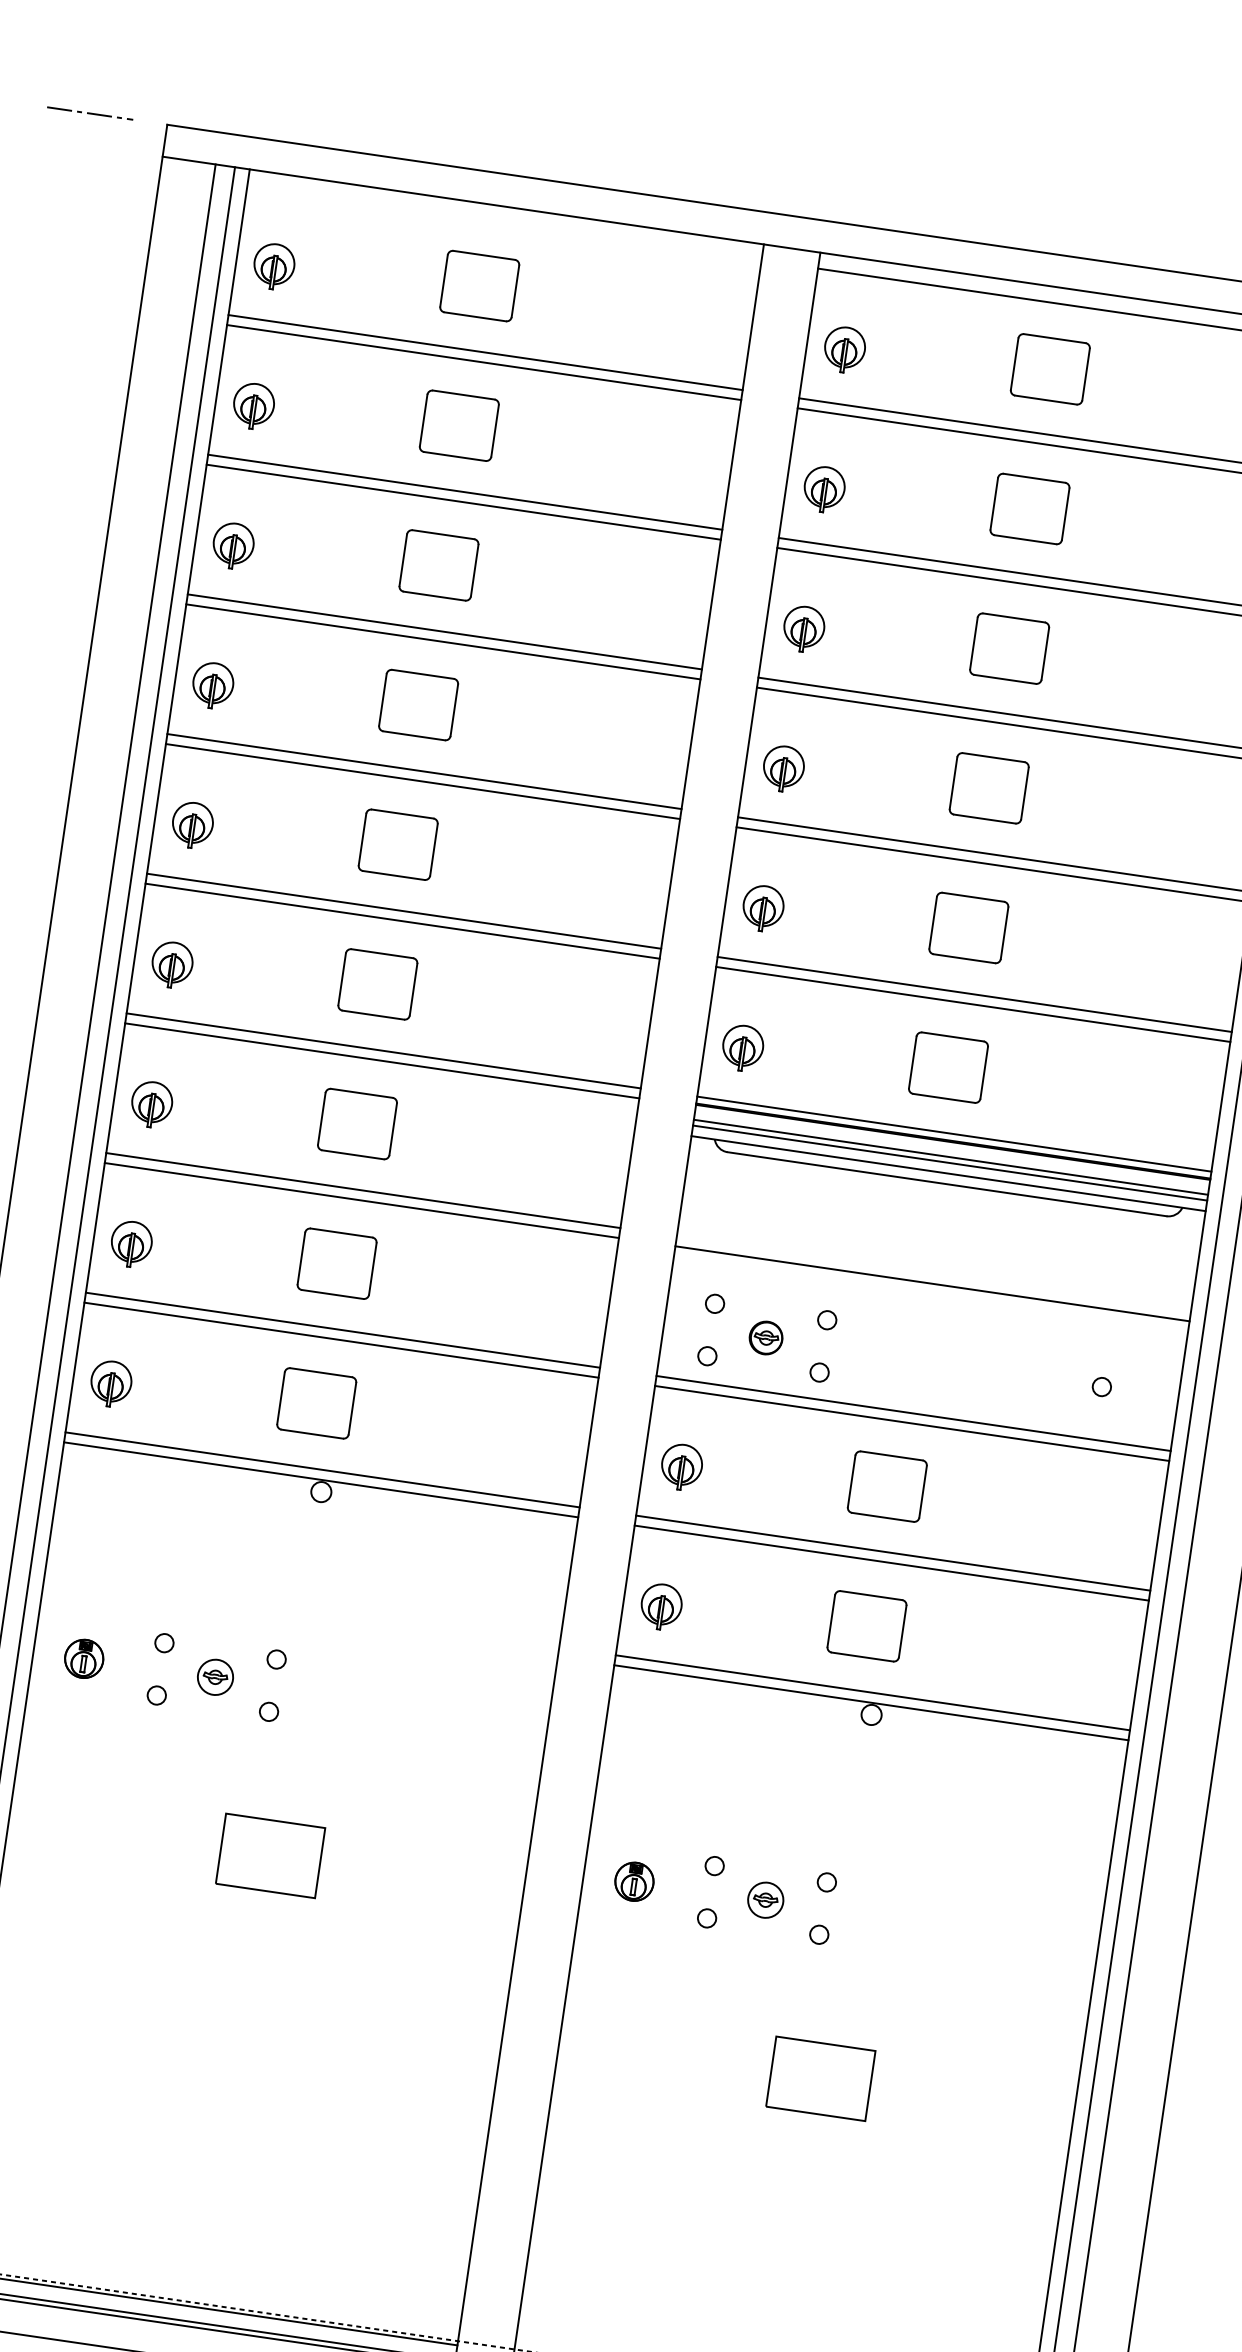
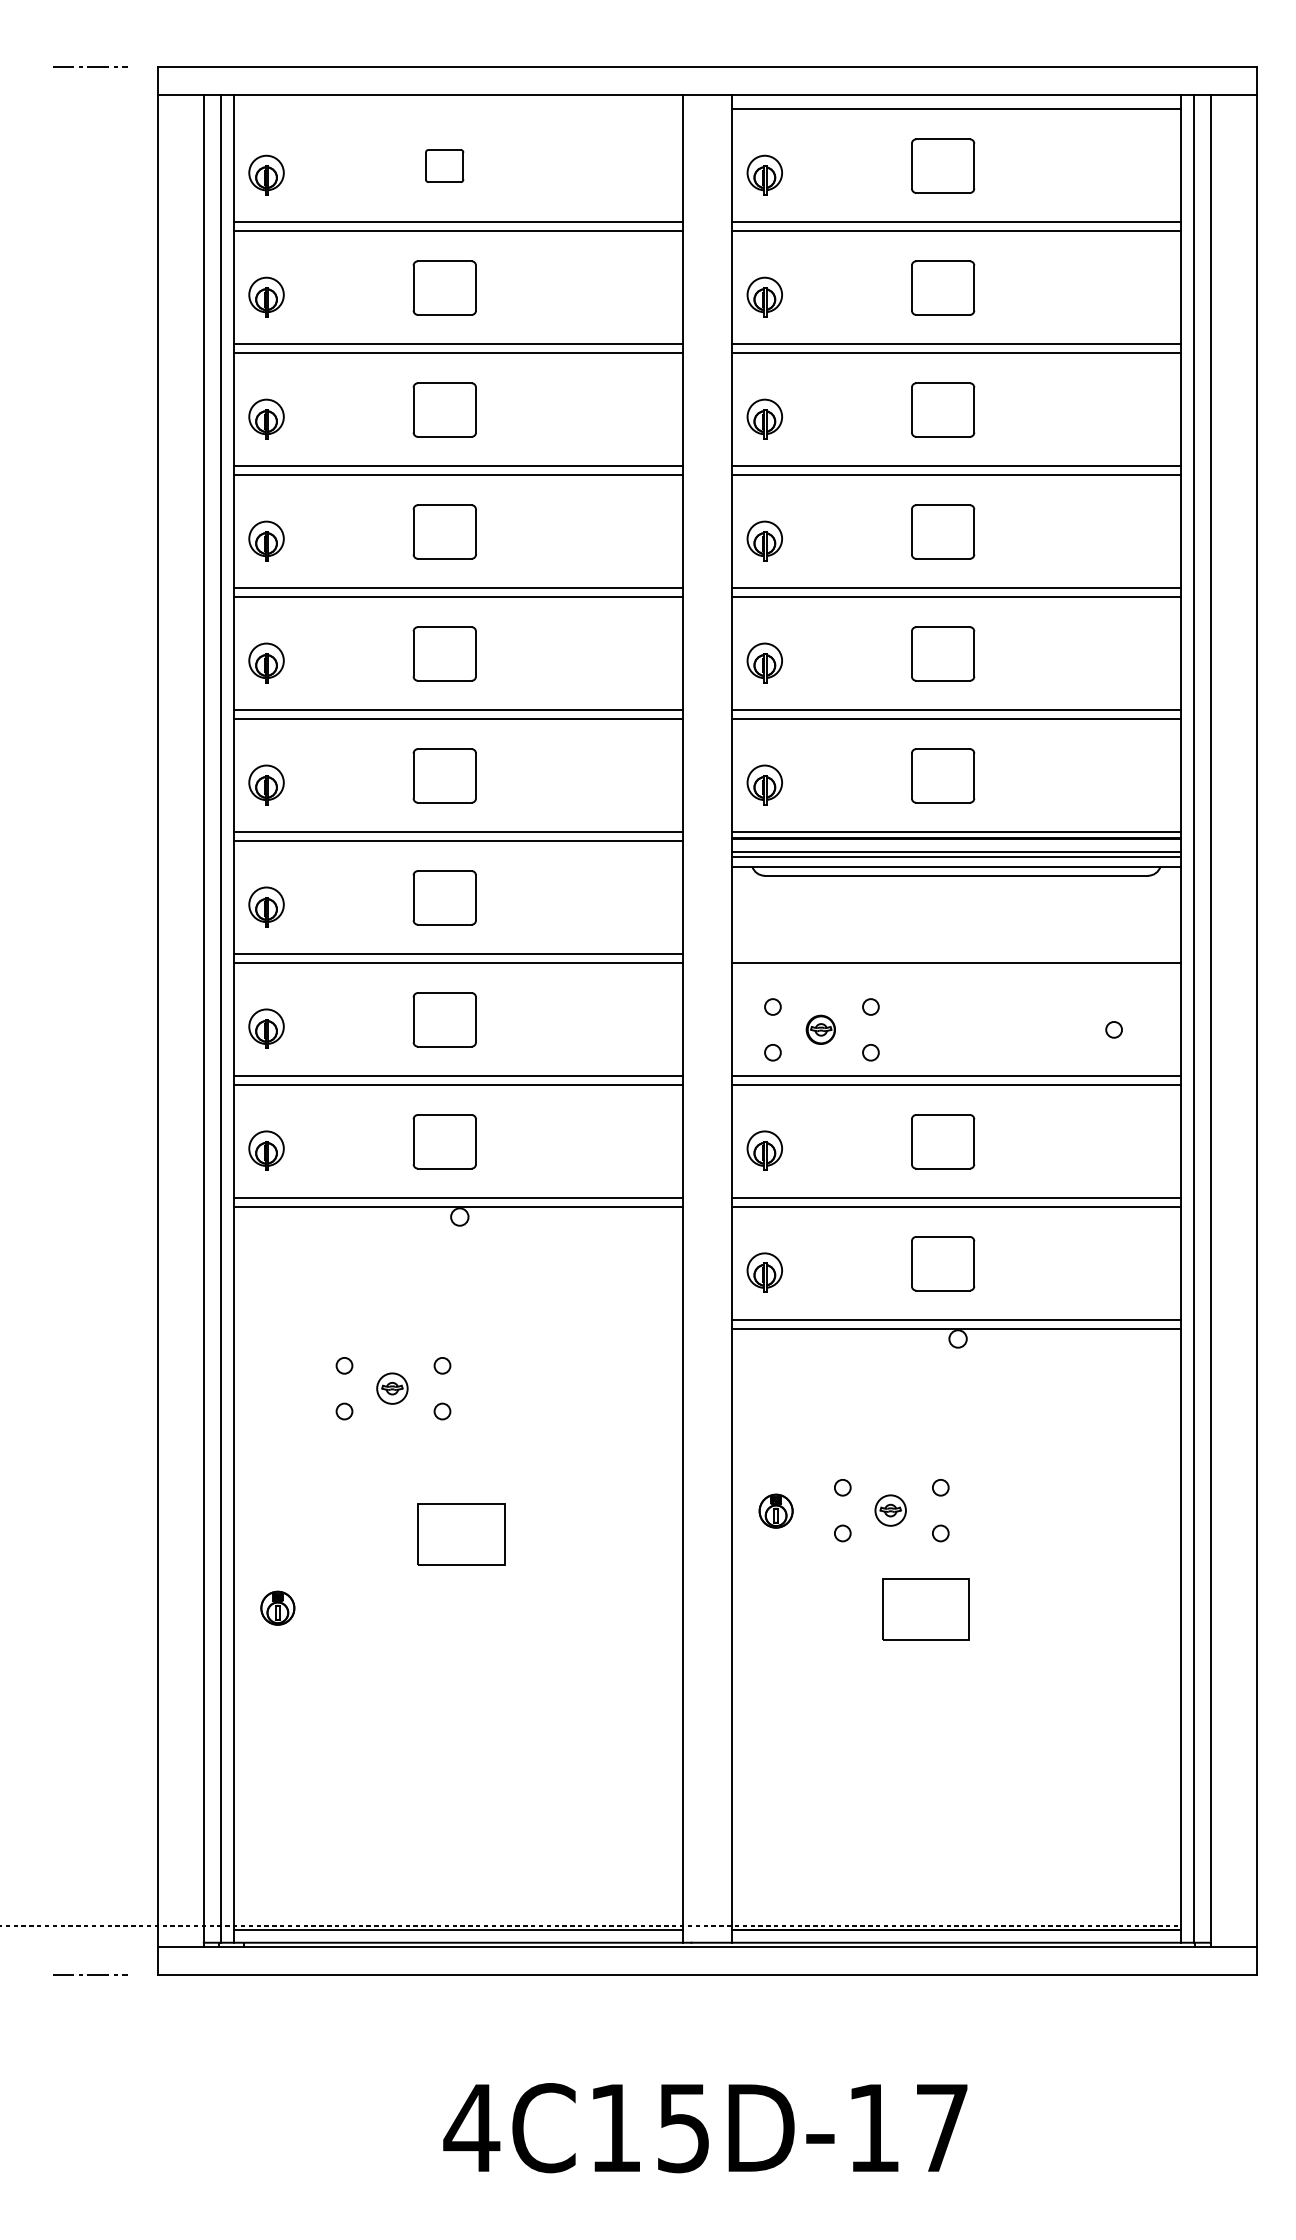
part: (479, 285) -> (444, 165), size x0.6
part: (83, 1657) -> (277, 1607), moved
part: (820, 2078) -> (925, 1609), moved

